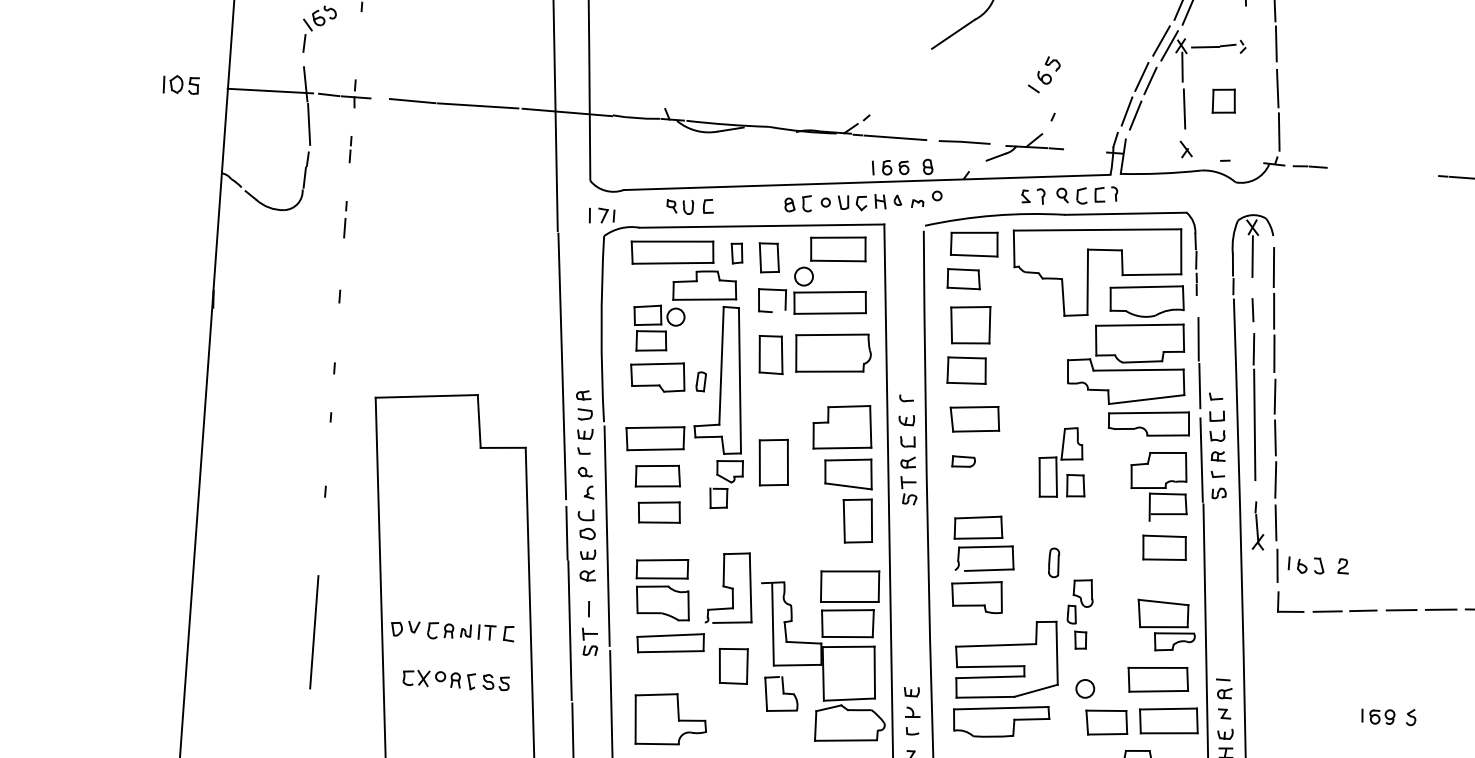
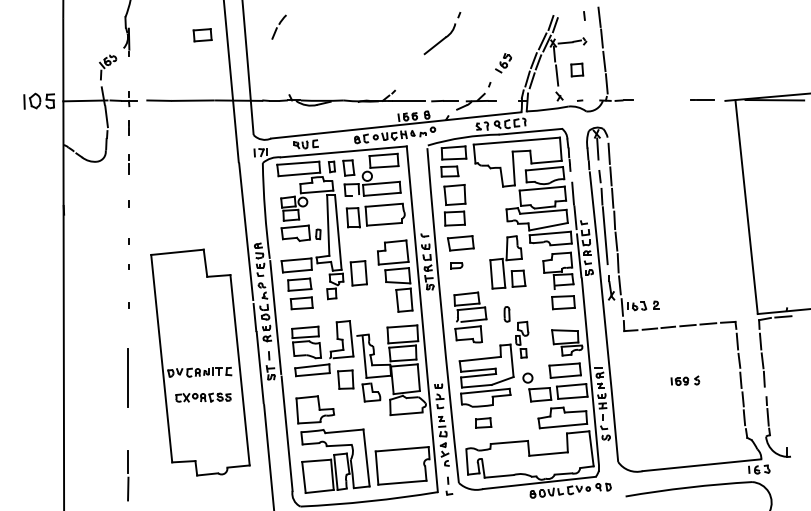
part: (1044, 75) -> (503, 63), moved
part: (179, 83) -> (38, 100), size x1.67
part: (1062, 462) -> (507, 262), size x1.43

